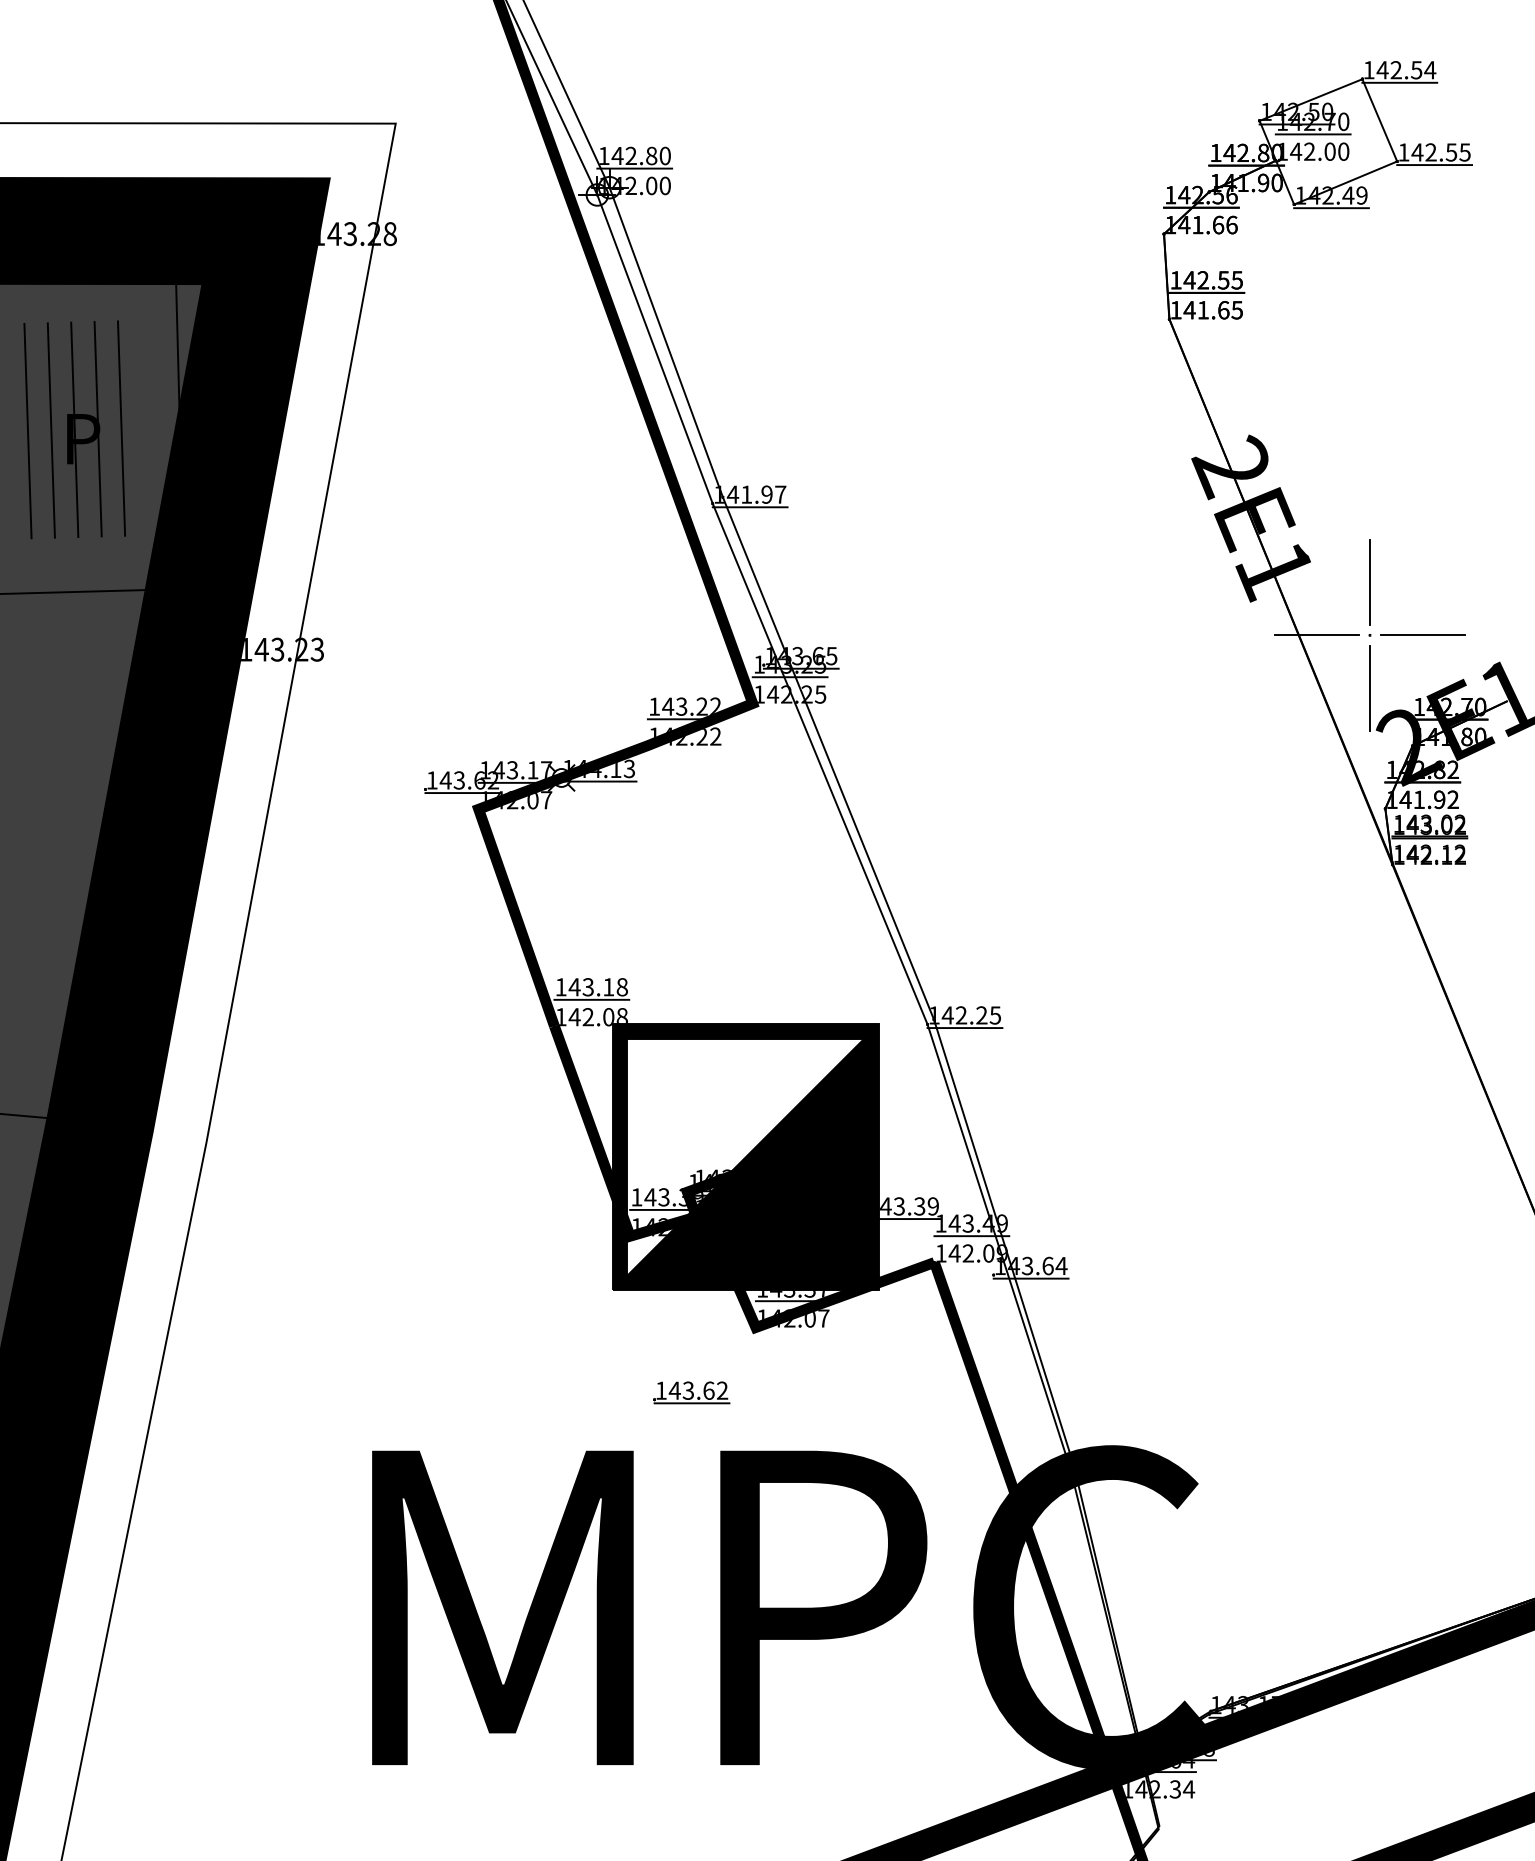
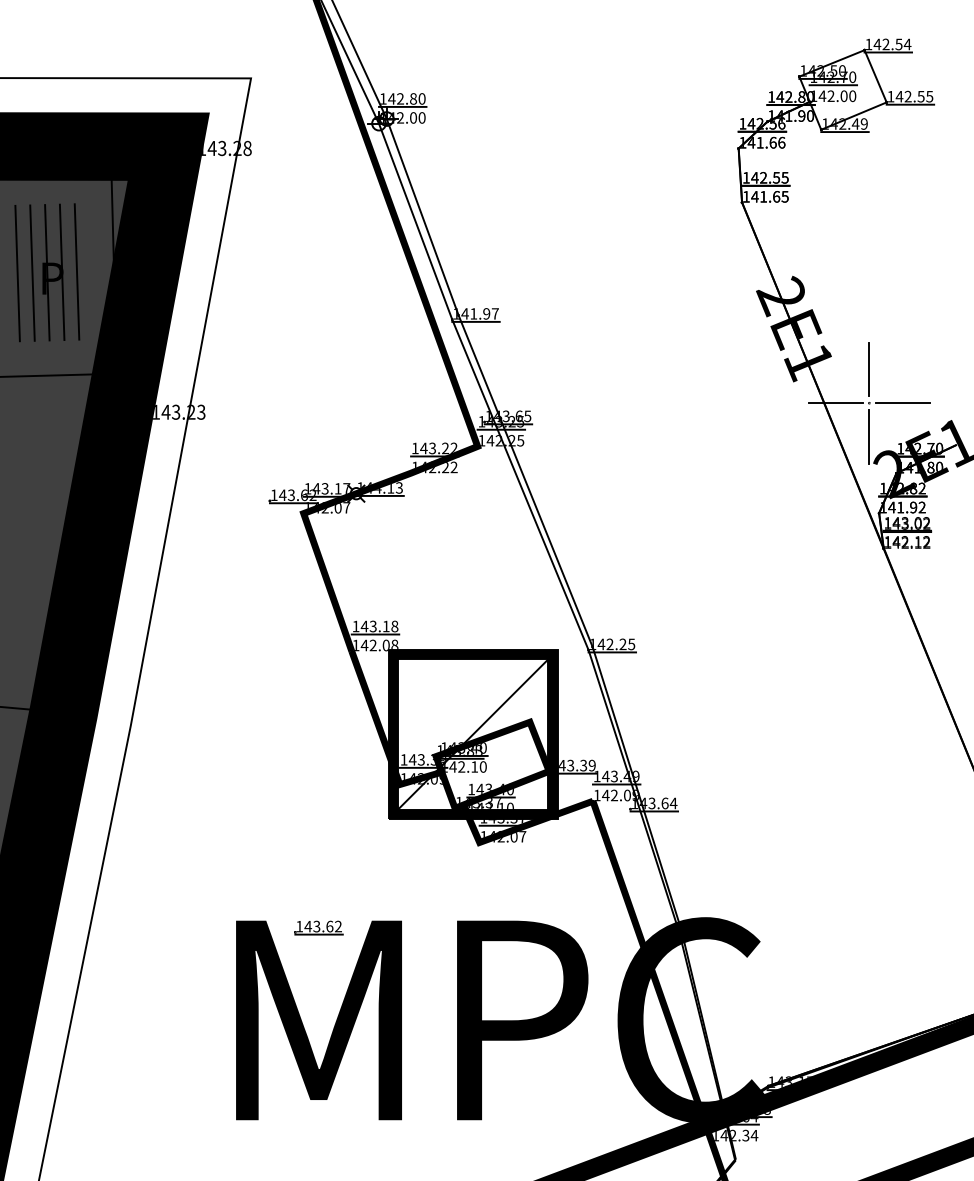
fill: (744, 1157) -> (472, 734), removed
part: (691, 1392) -> (318, 927), moved

